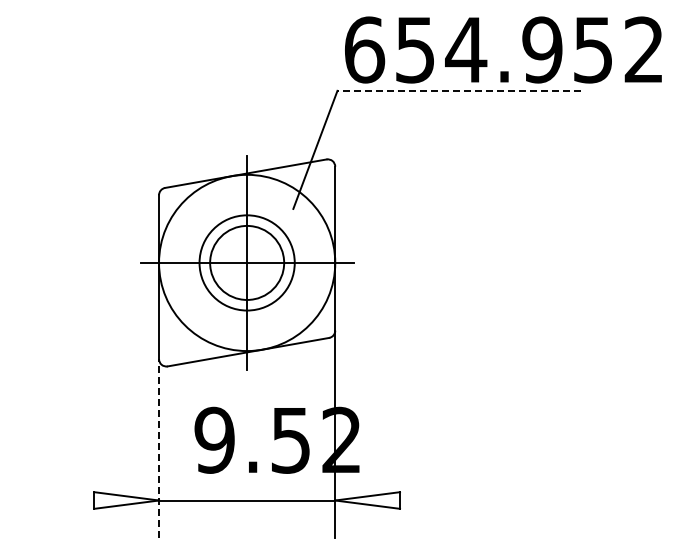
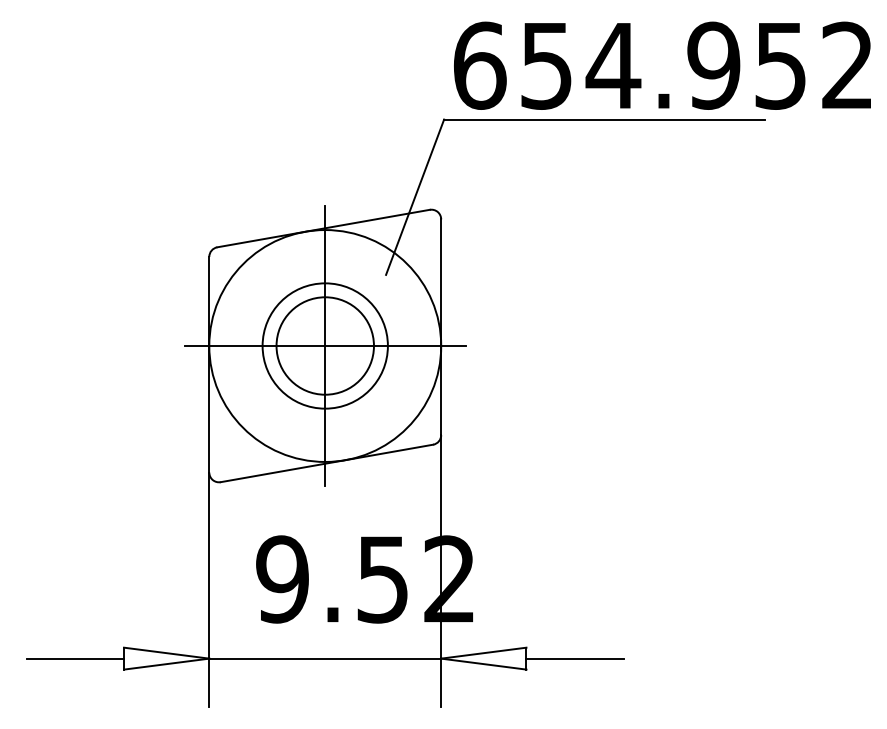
line: (459, 90) -> (604, 119), dashed -> solid
line: (159, 447) -> (209, 588), dashed -> solid
line: (57, 500) -> (75, 658), added
line: (437, 500) -> (575, 658), added

